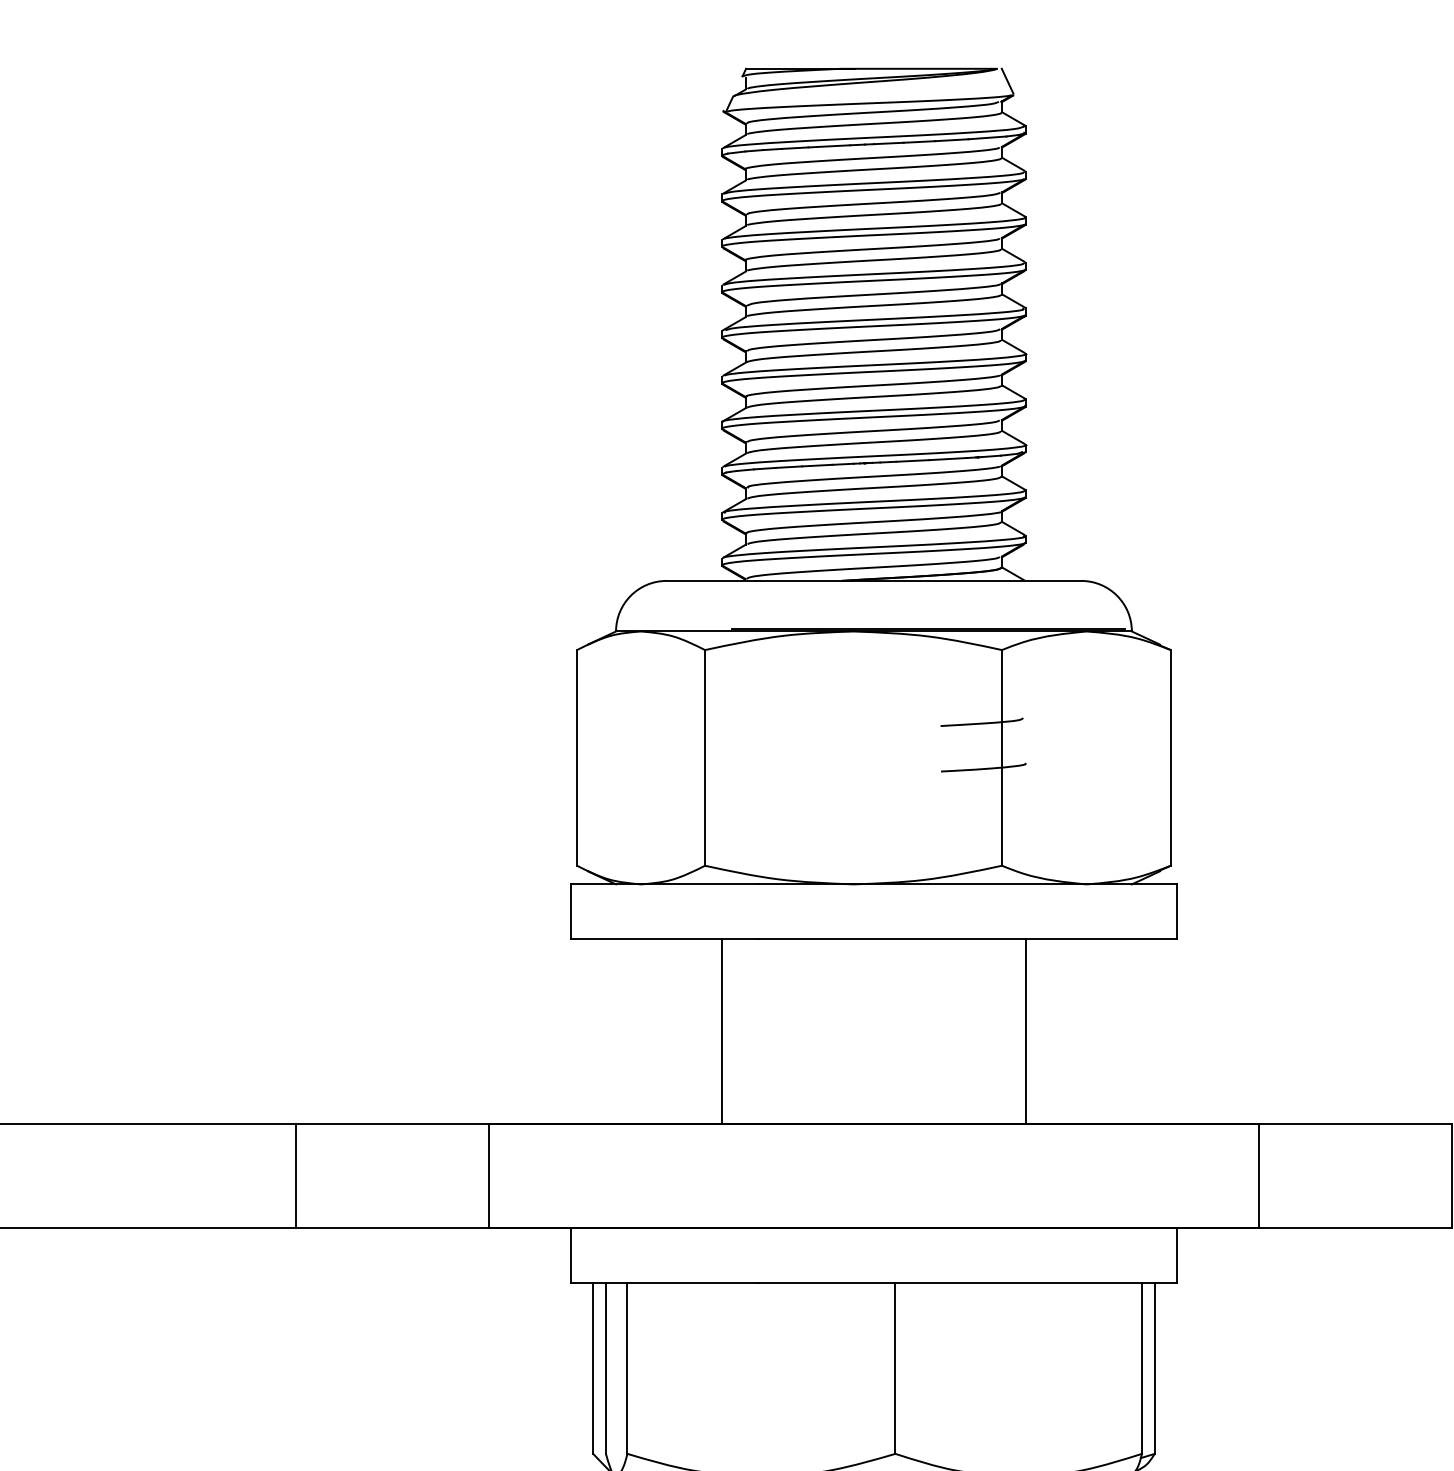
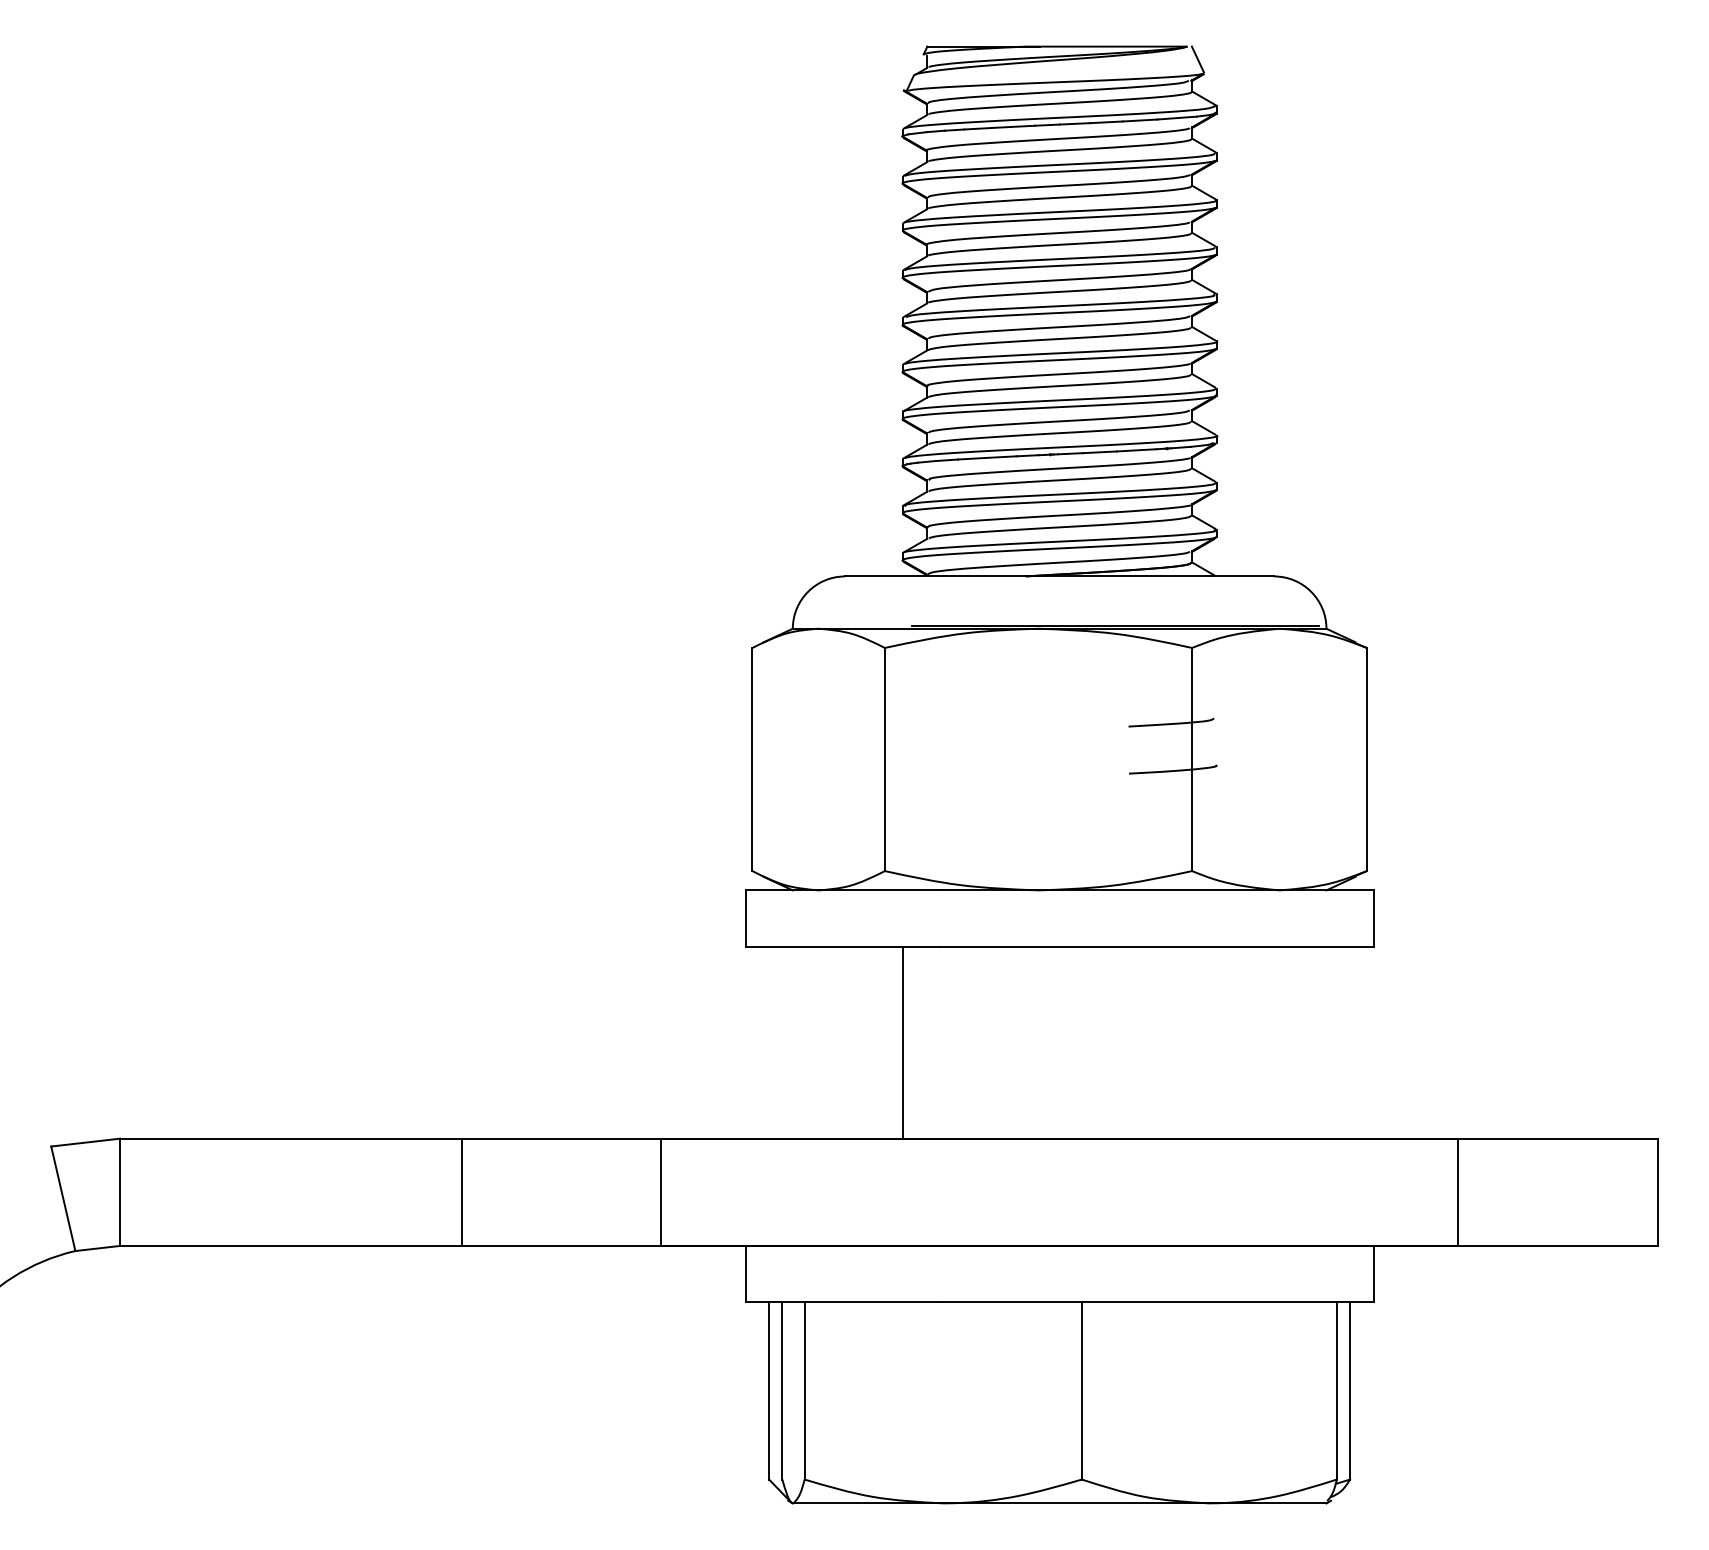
line: (1025, 1031) -> (1216, 1042), removed

